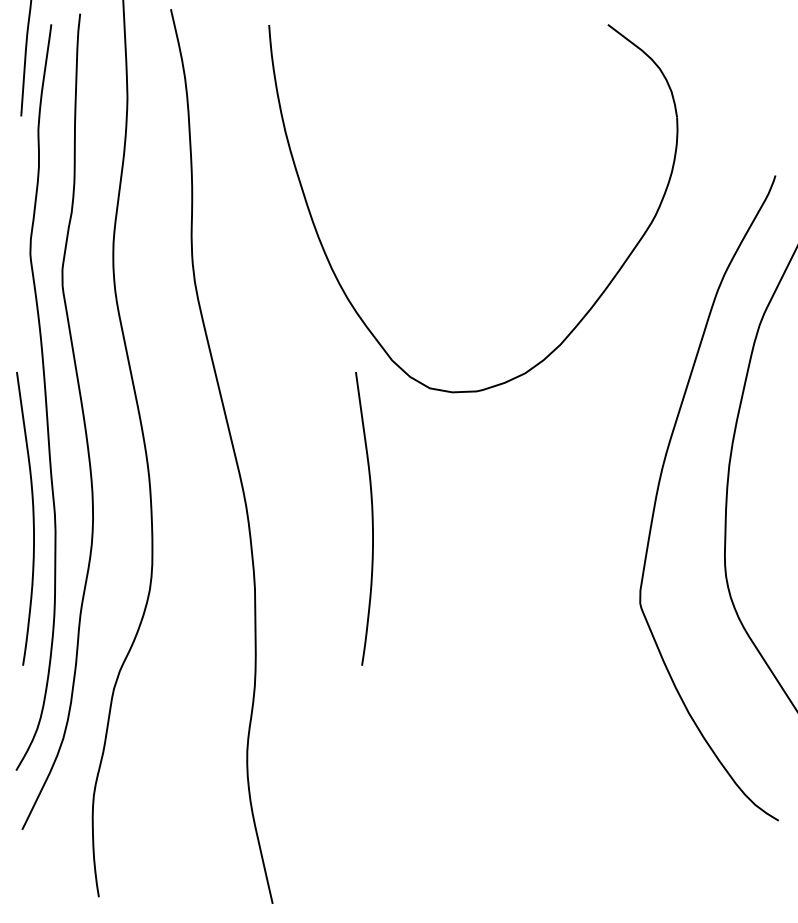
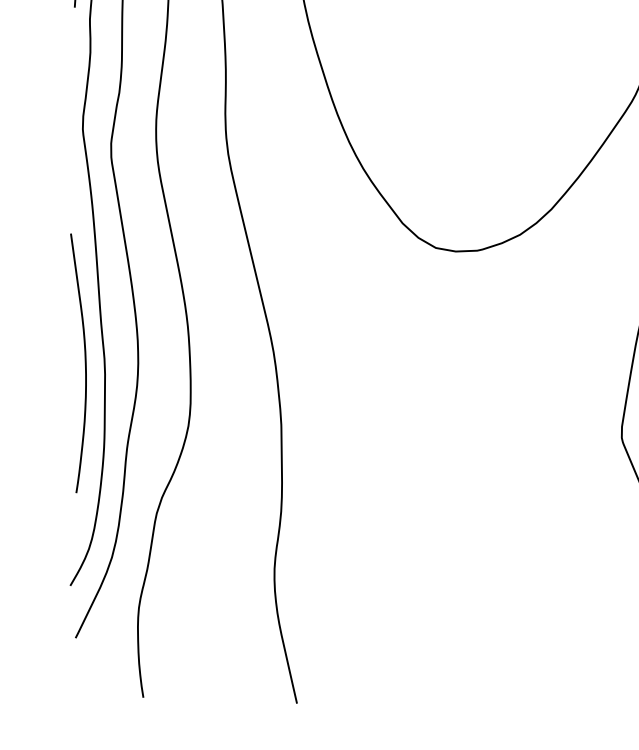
curve: (371, 518) -> (384, 363), removed

